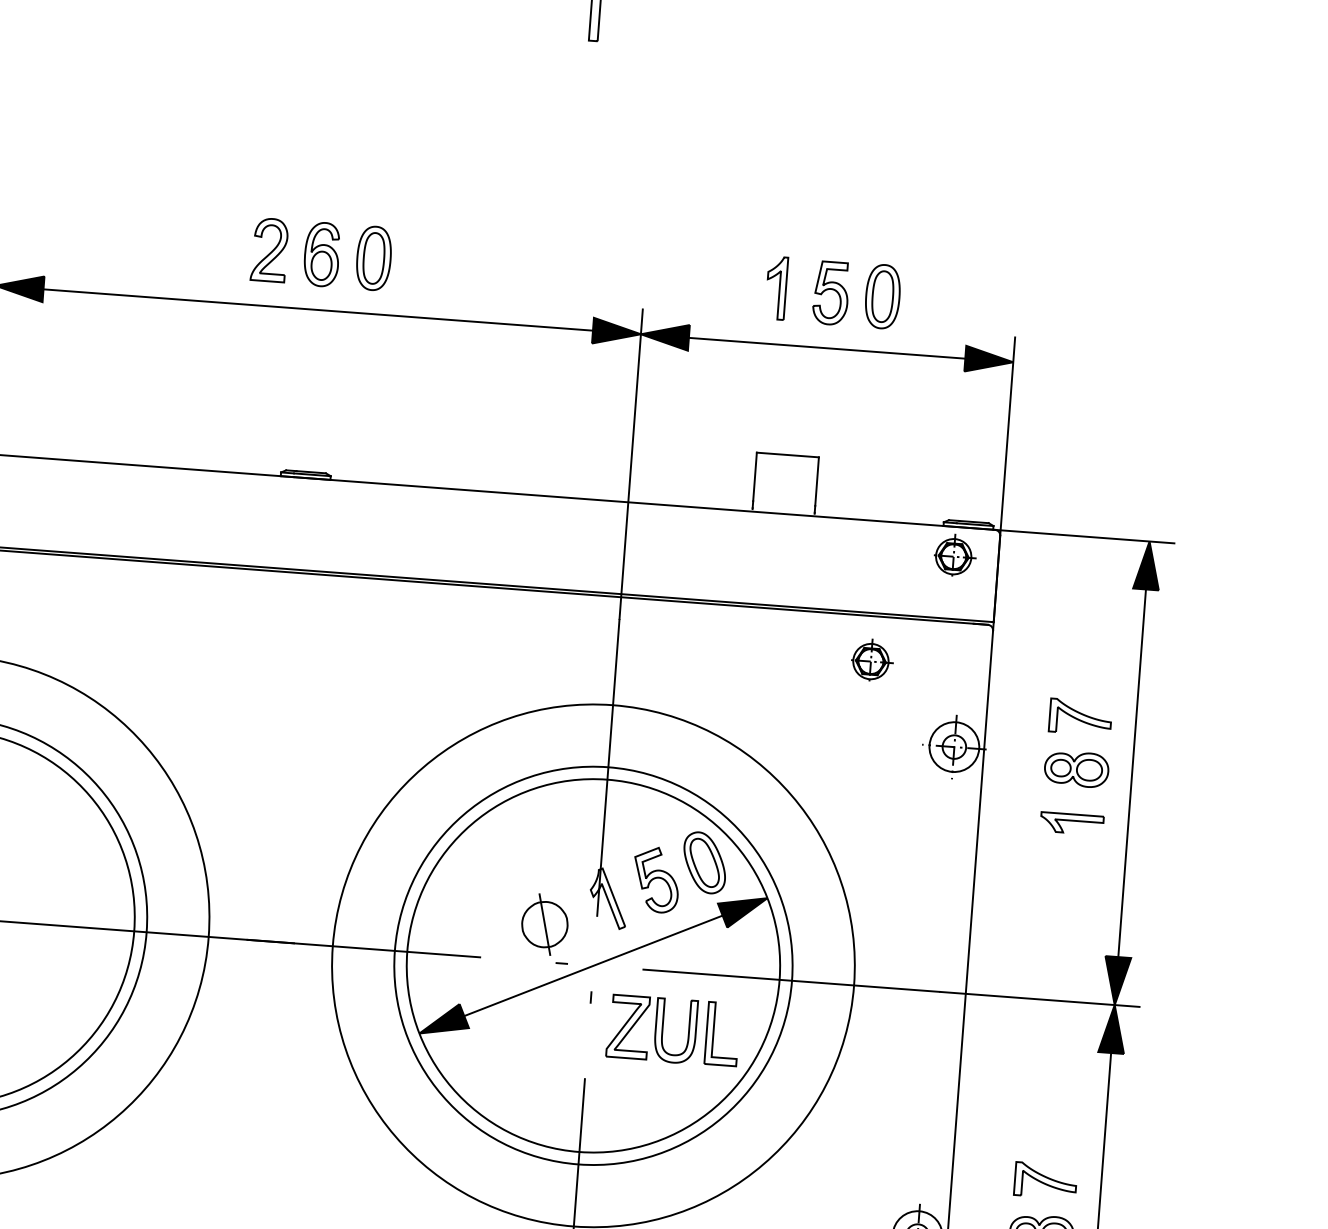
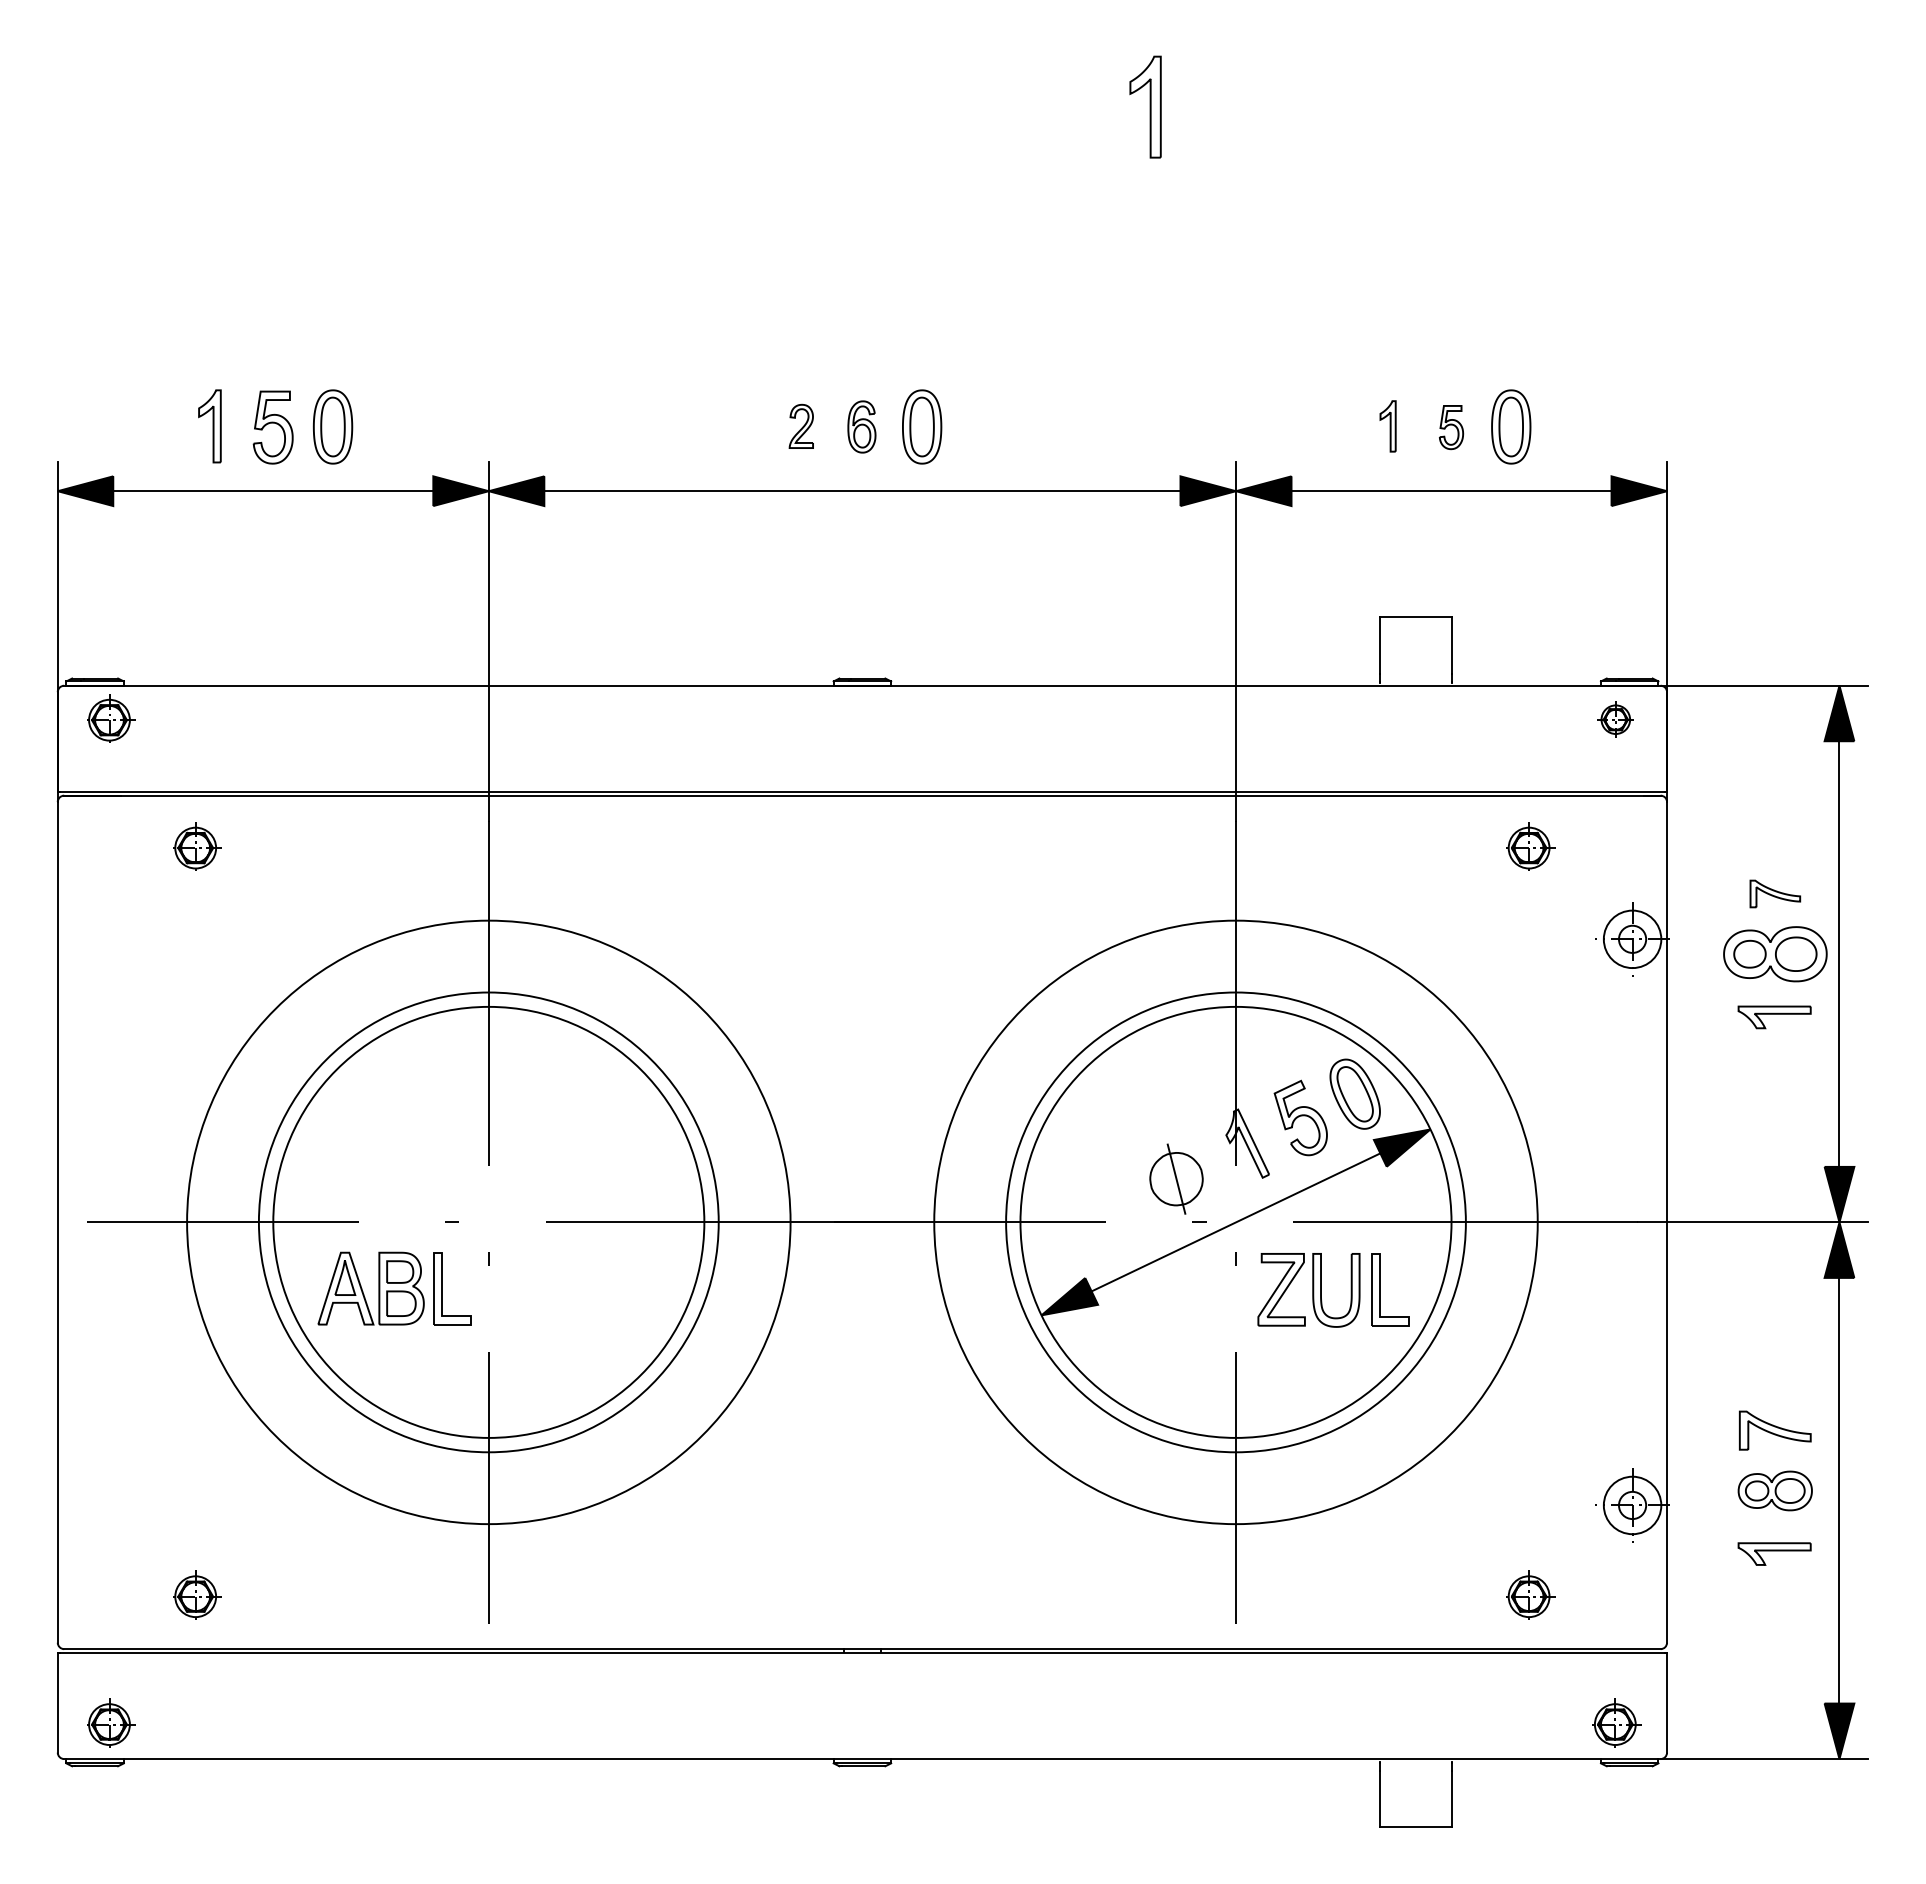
part: (269, 250) -> (801, 426), size x0.6
part: (321, 254) -> (861, 426), size x0.7
part: (776, 288) -> (1387, 426), size x0.7
part: (831, 293) -> (1451, 427), size x0.6
part: (954, 555) -> (1616, 718), size x0.7
part: (1080, 716) -> (1775, 893), size x0.7
part: (1075, 769) -> (1774, 954), size x1.4

